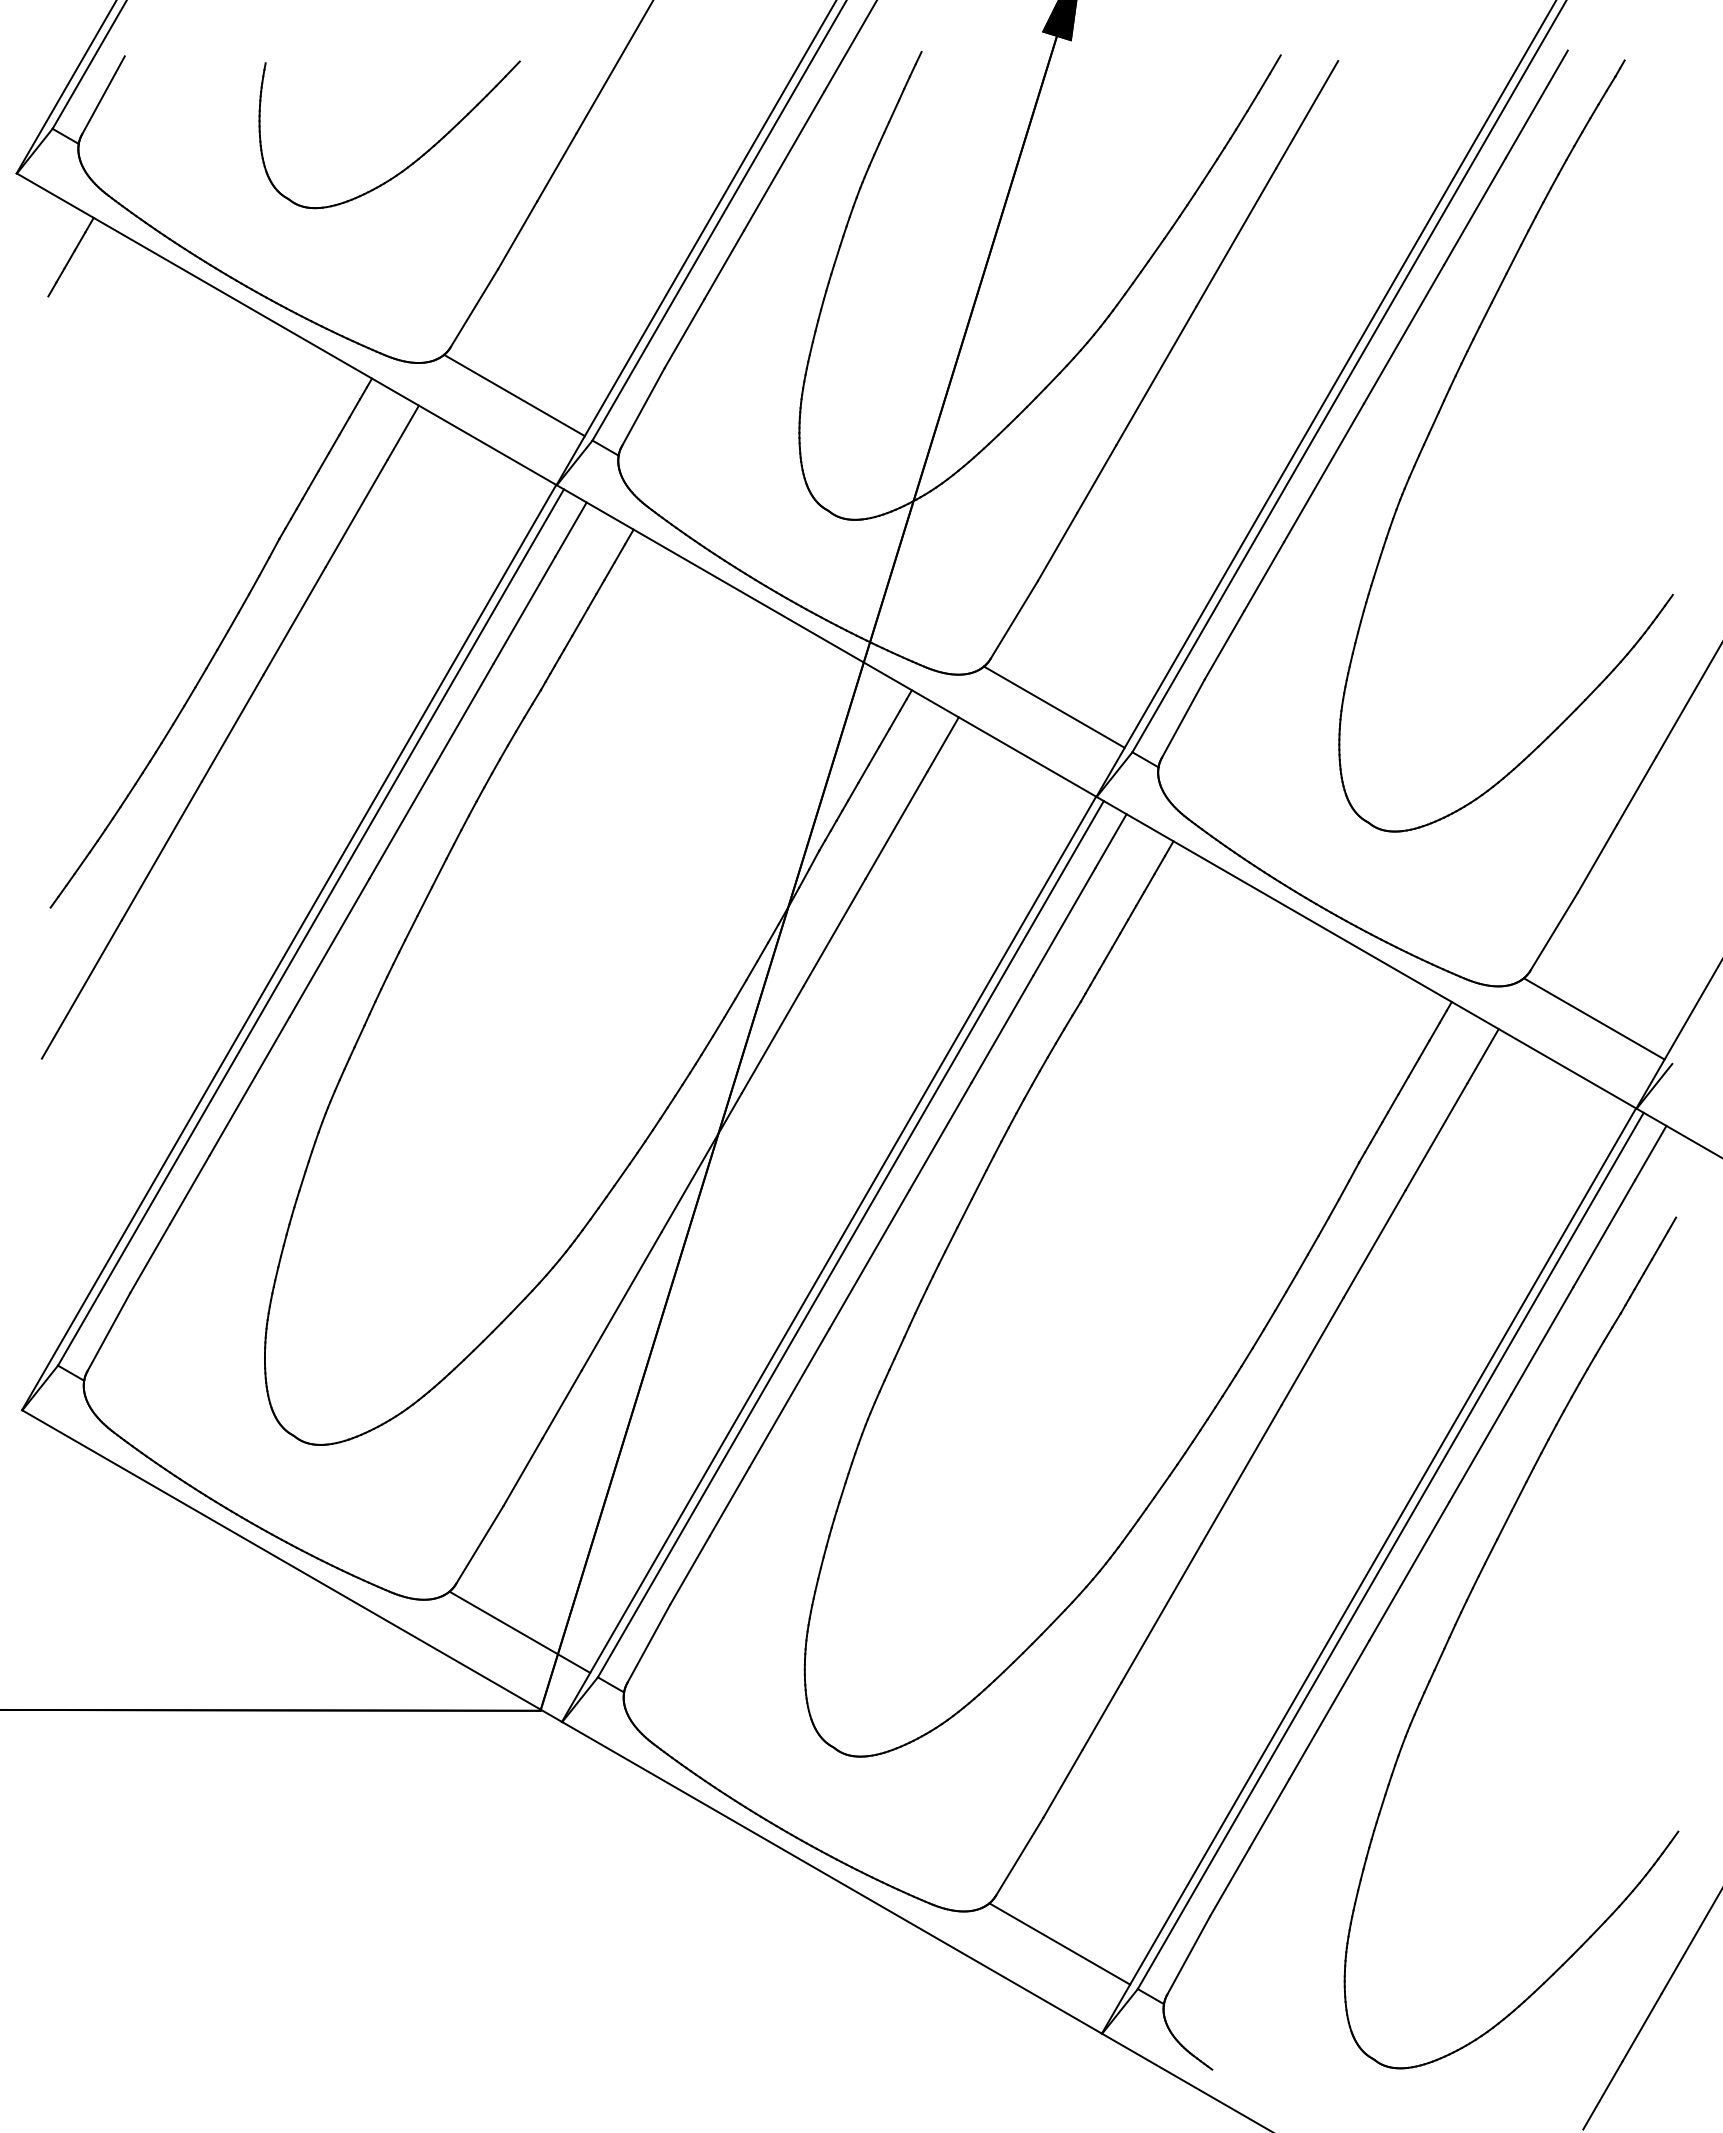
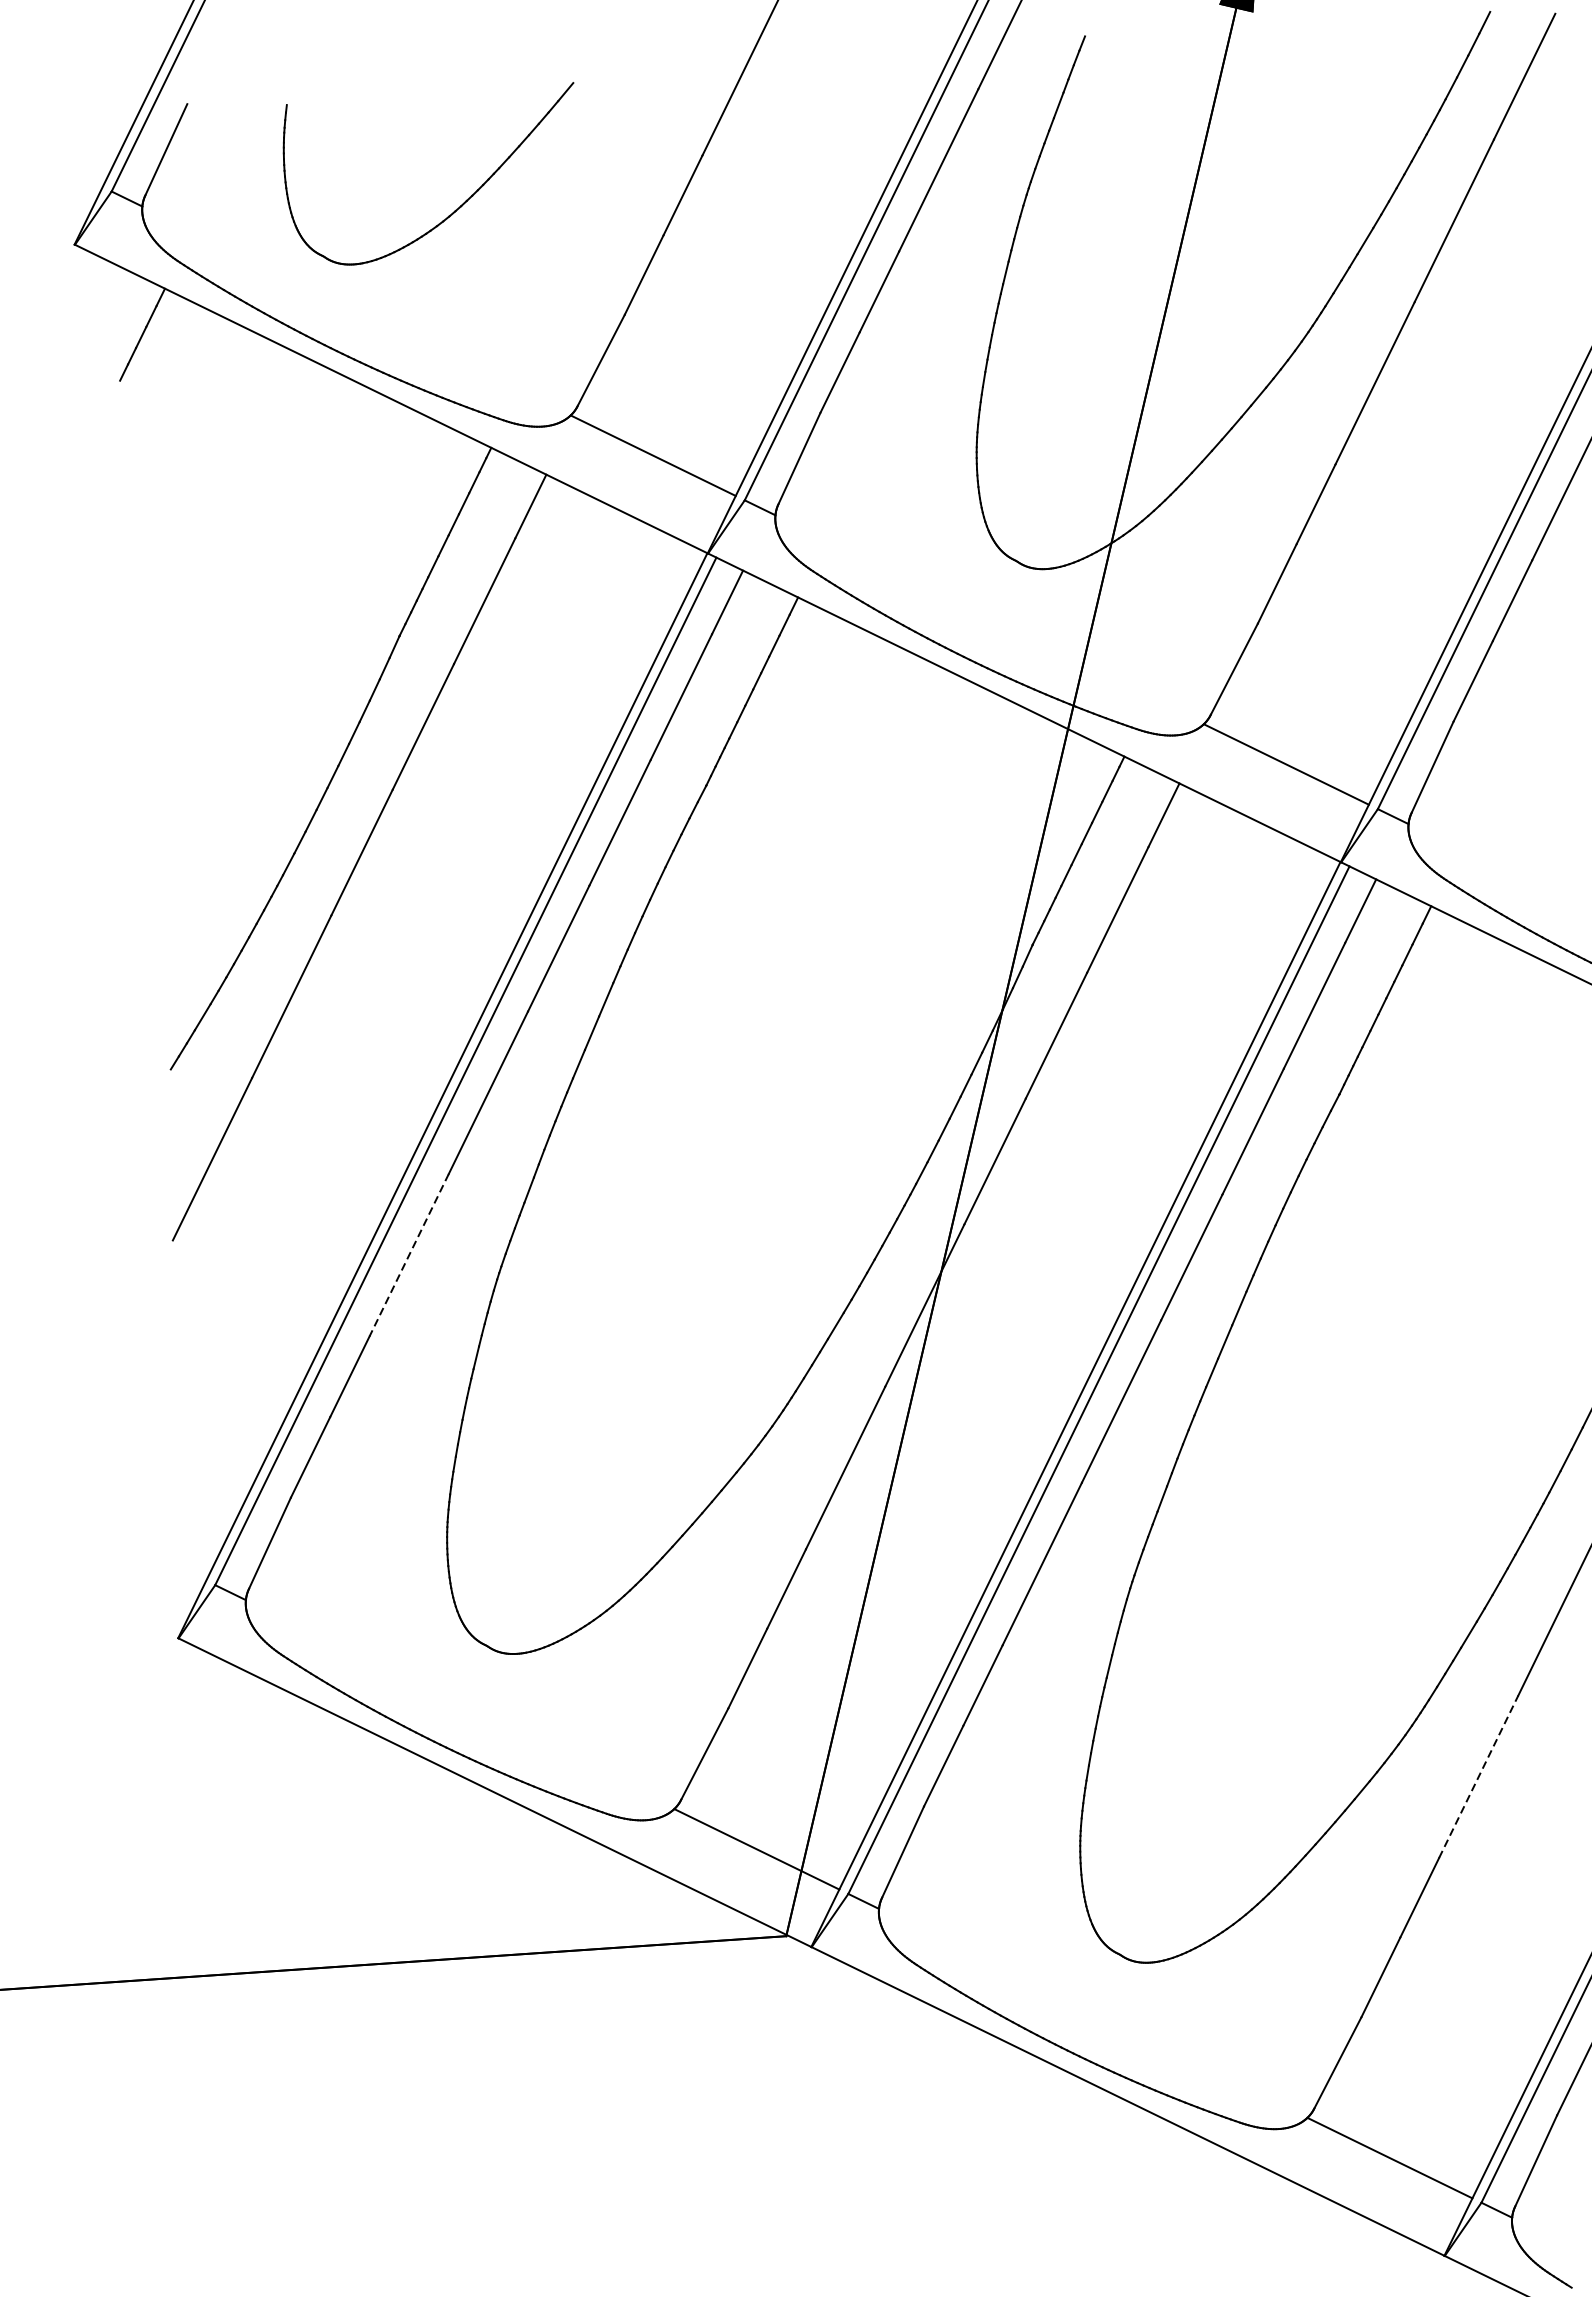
part: (413, 161) -> (461, 204), moved
line: (249, 1086) -> (409, 1255), solid -> dashed
line: (1161, 1612) -> (1478, 1776), solid -> dashed

